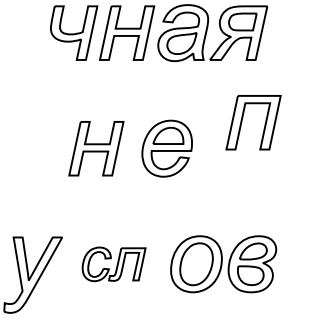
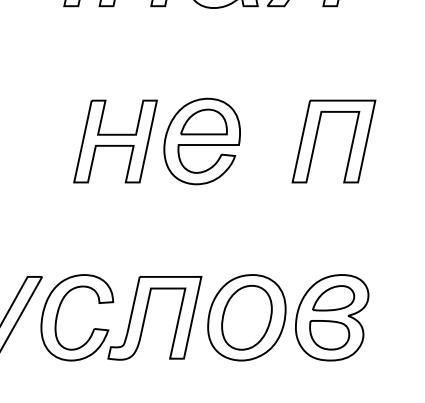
part: (242, 122) -> (317, 141), moved
part: (96, 148) -> (115, 141), moved
part: (113, 264) -> (120, 318), size x1.67

